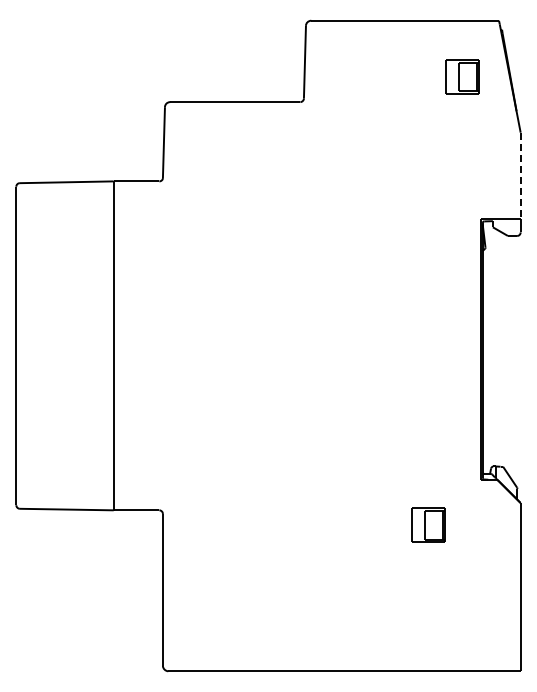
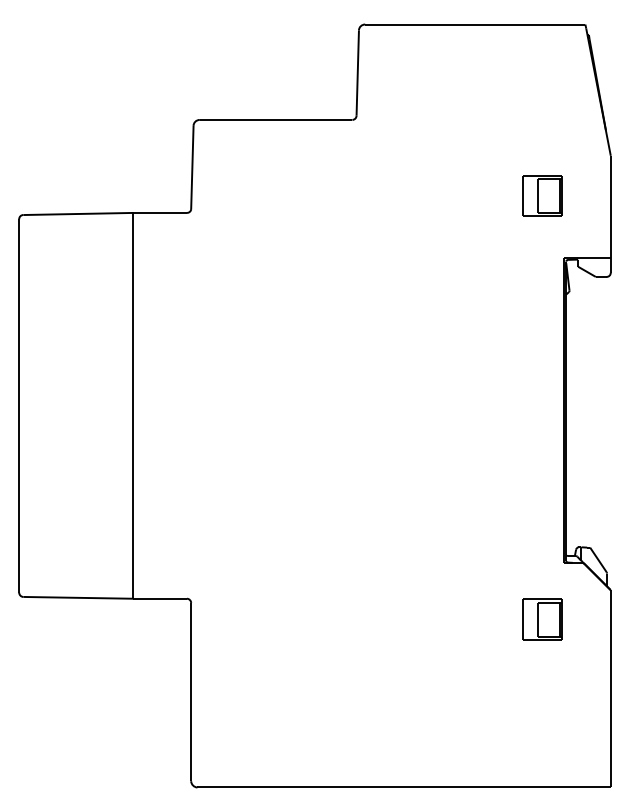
part: (462, 76) -> (542, 195), moved
line: (520, 176) -> (610, 207), dashed -> solid
part: (428, 524) -> (542, 618), moved

